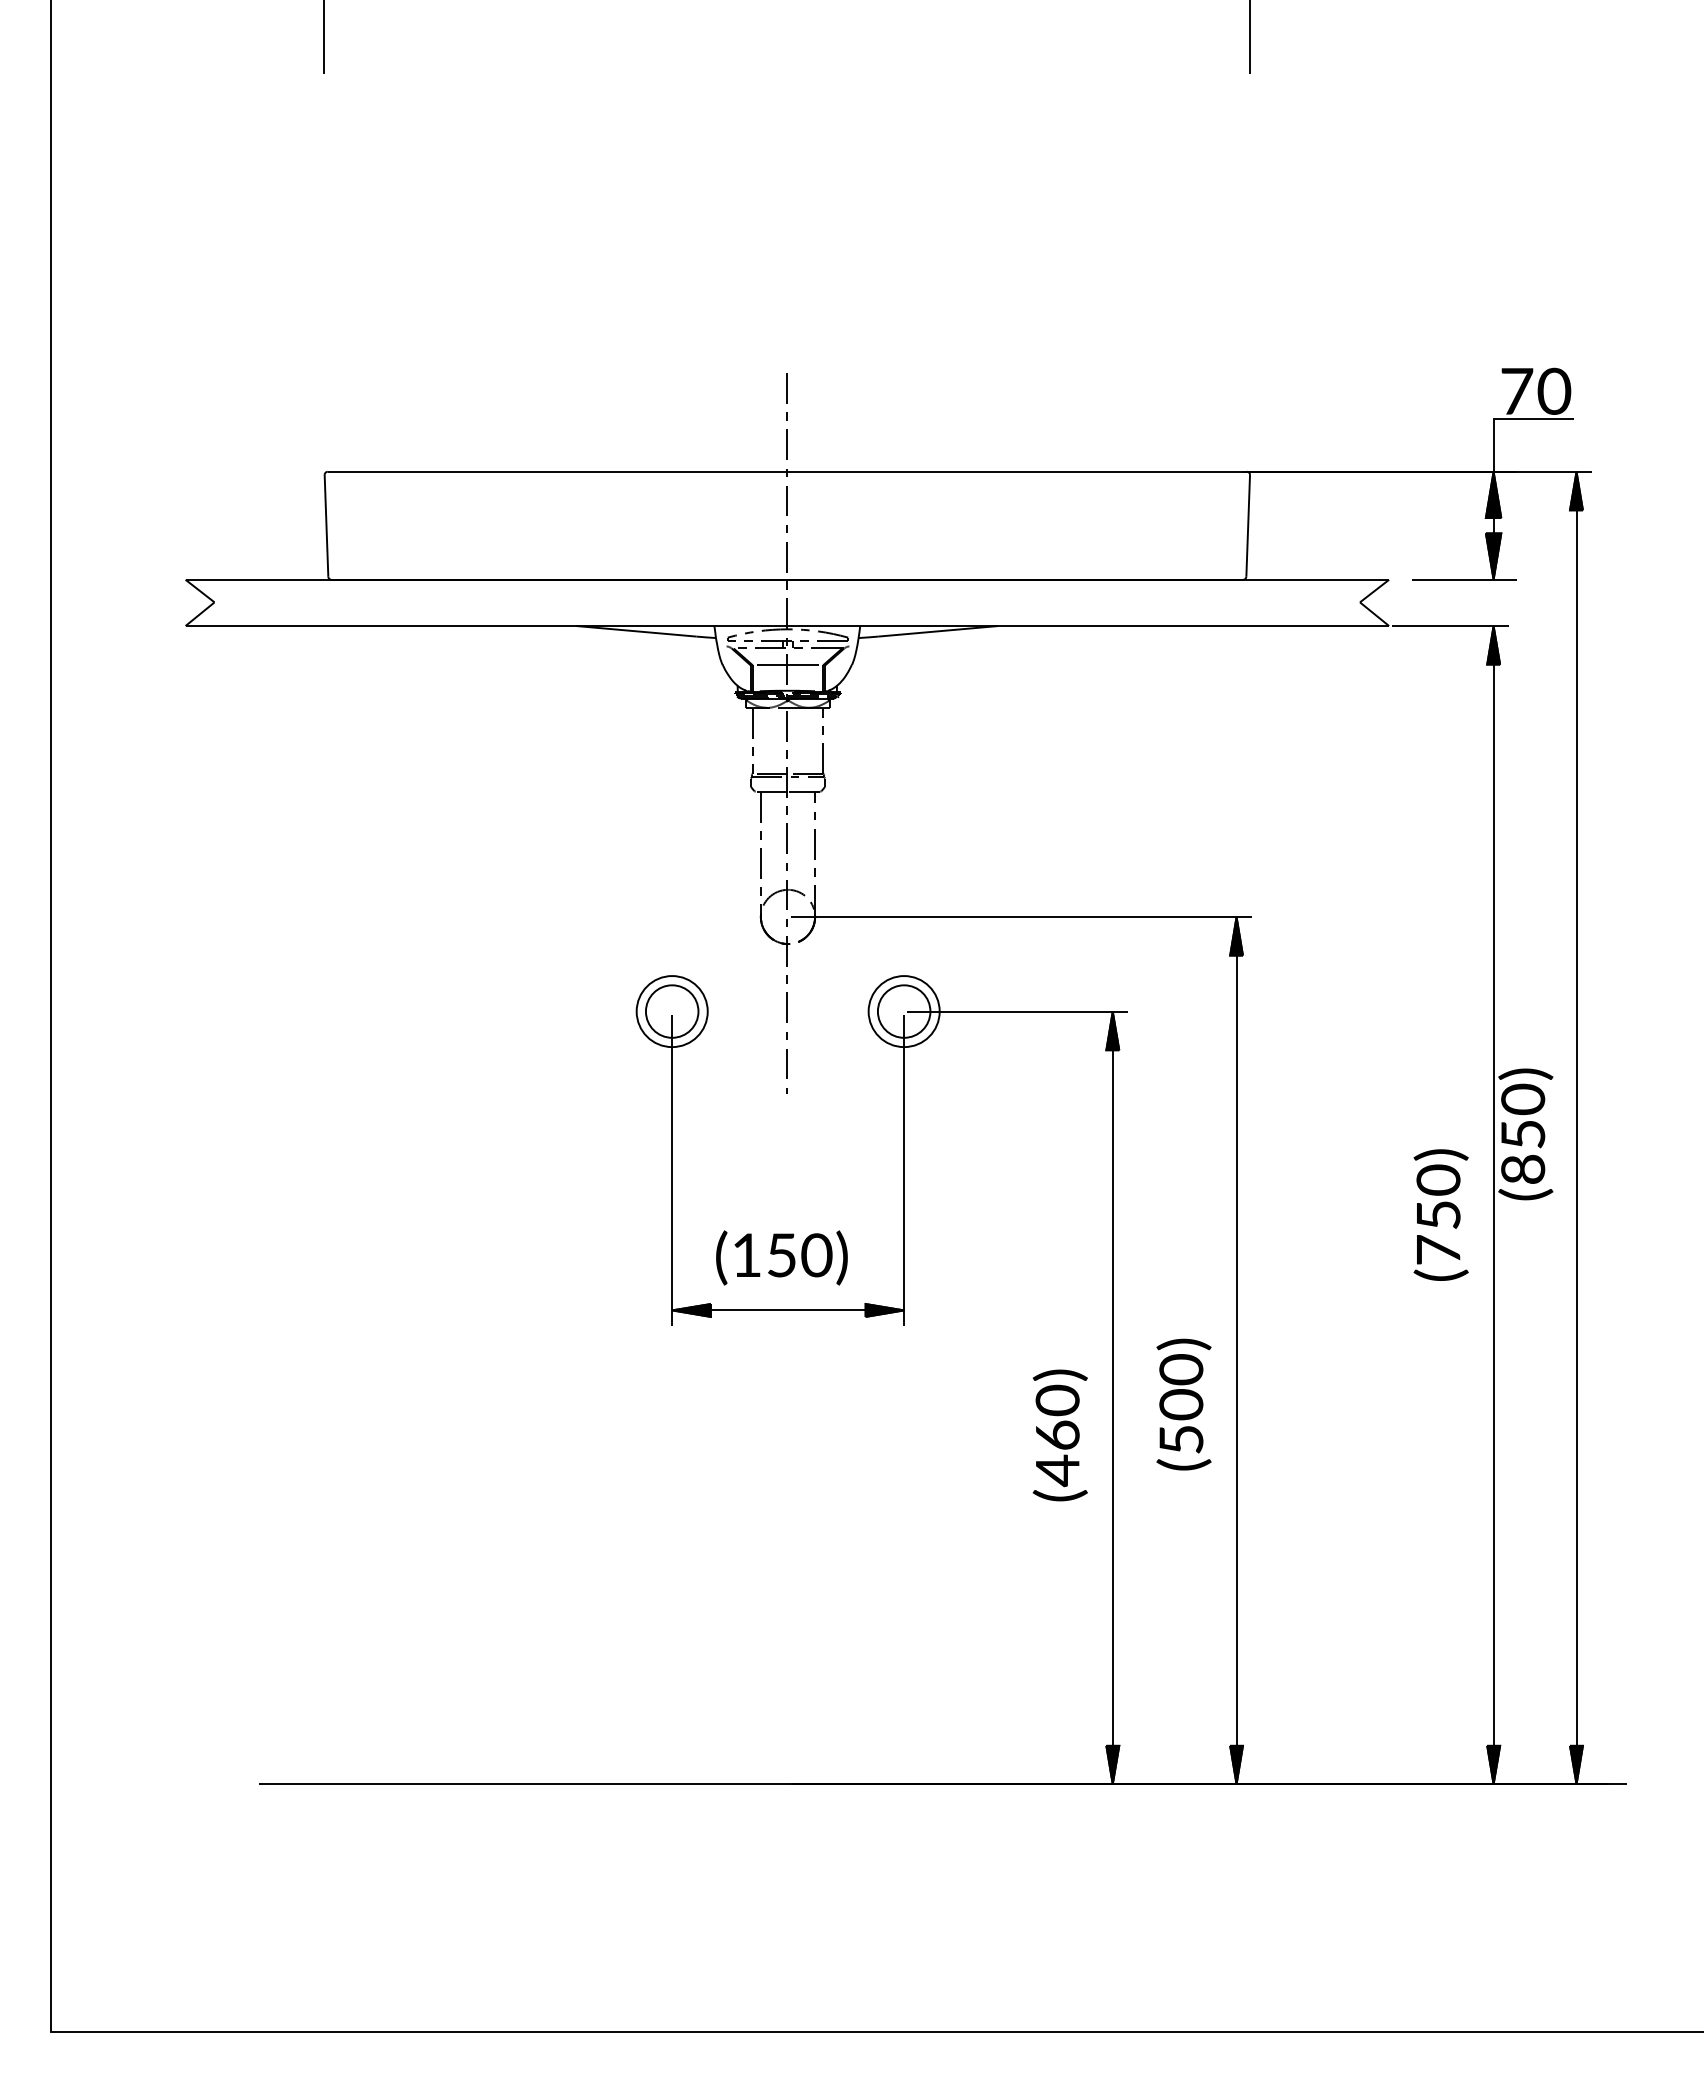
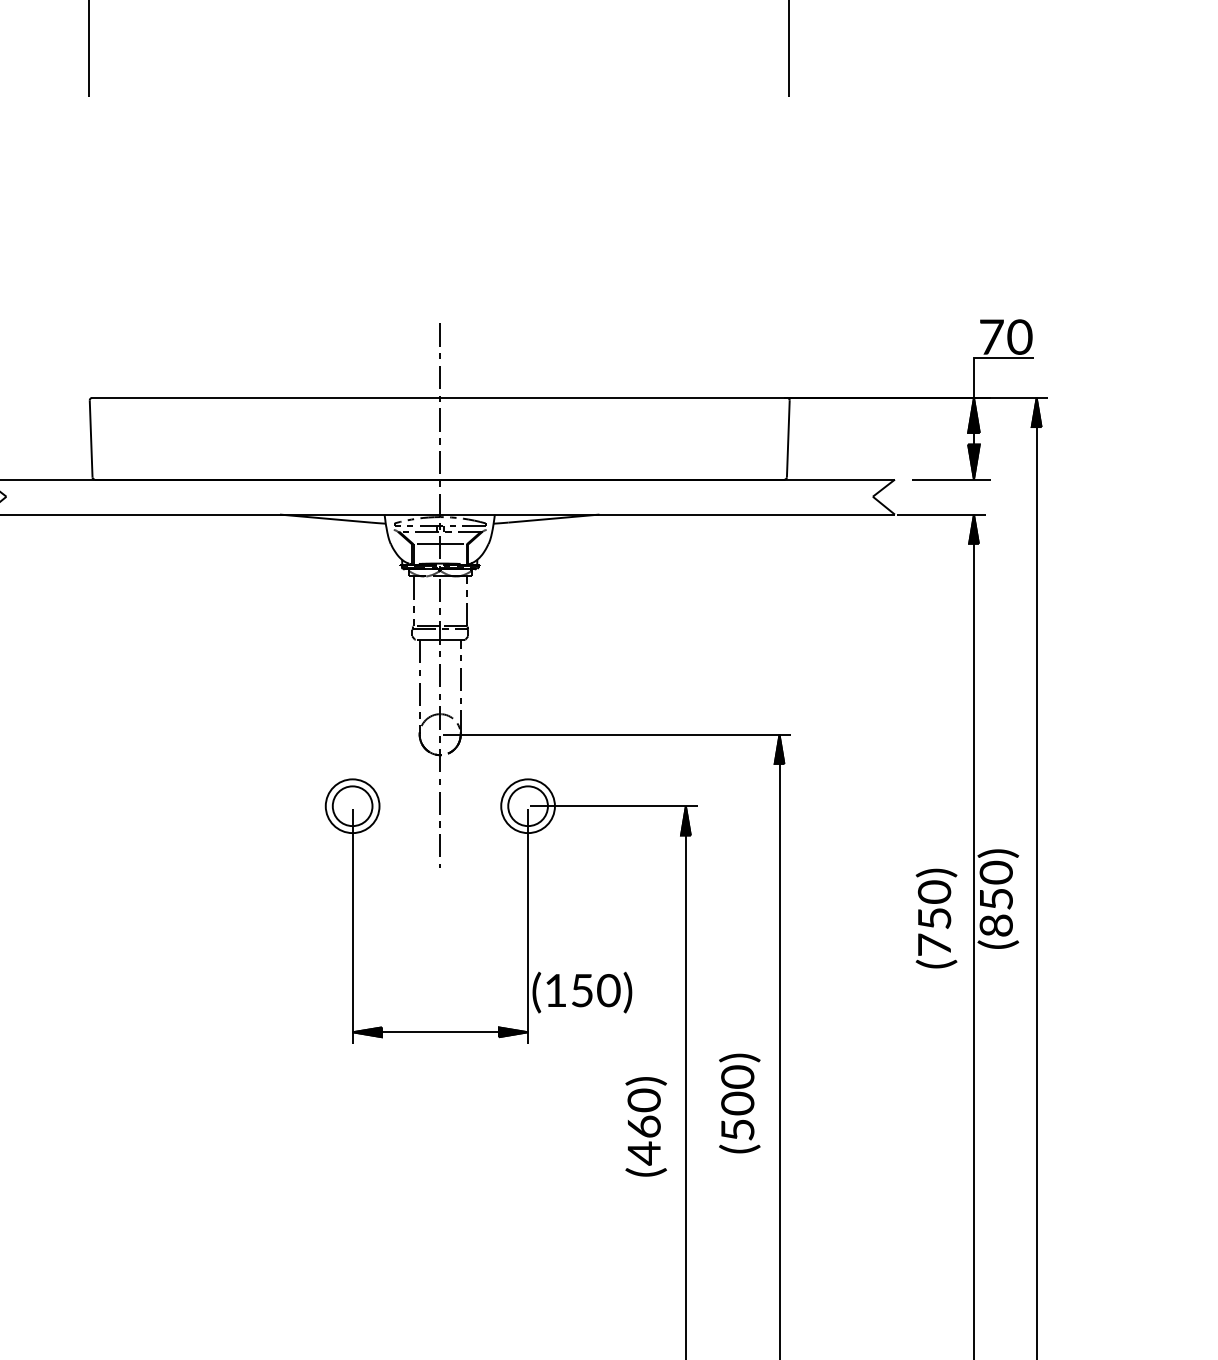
text: (1440, 1214) -> (936, 918), moved
text: (781, 1257) -> (582, 992), moved

